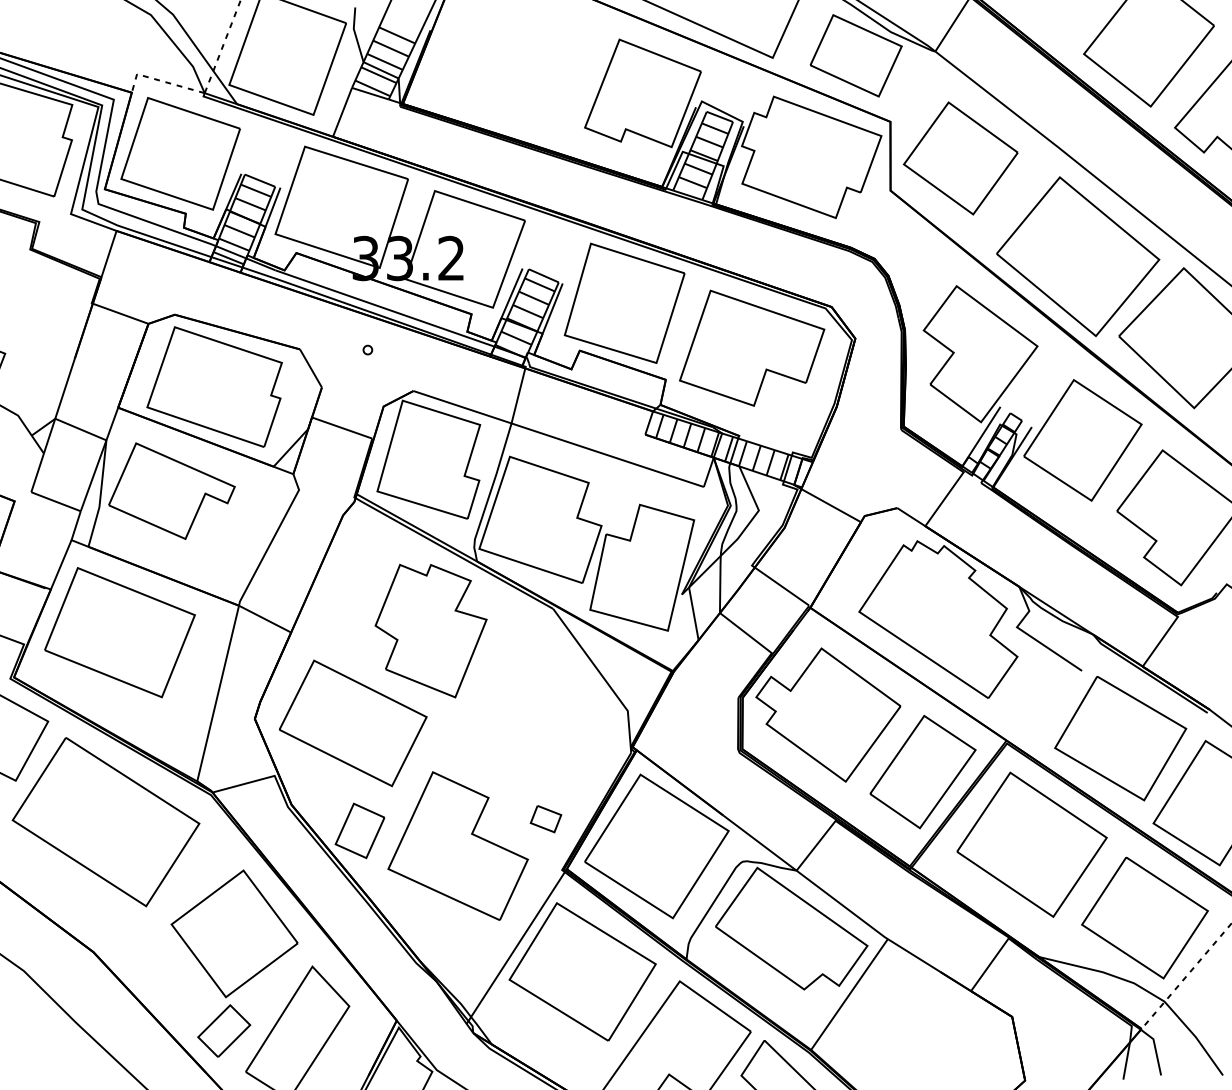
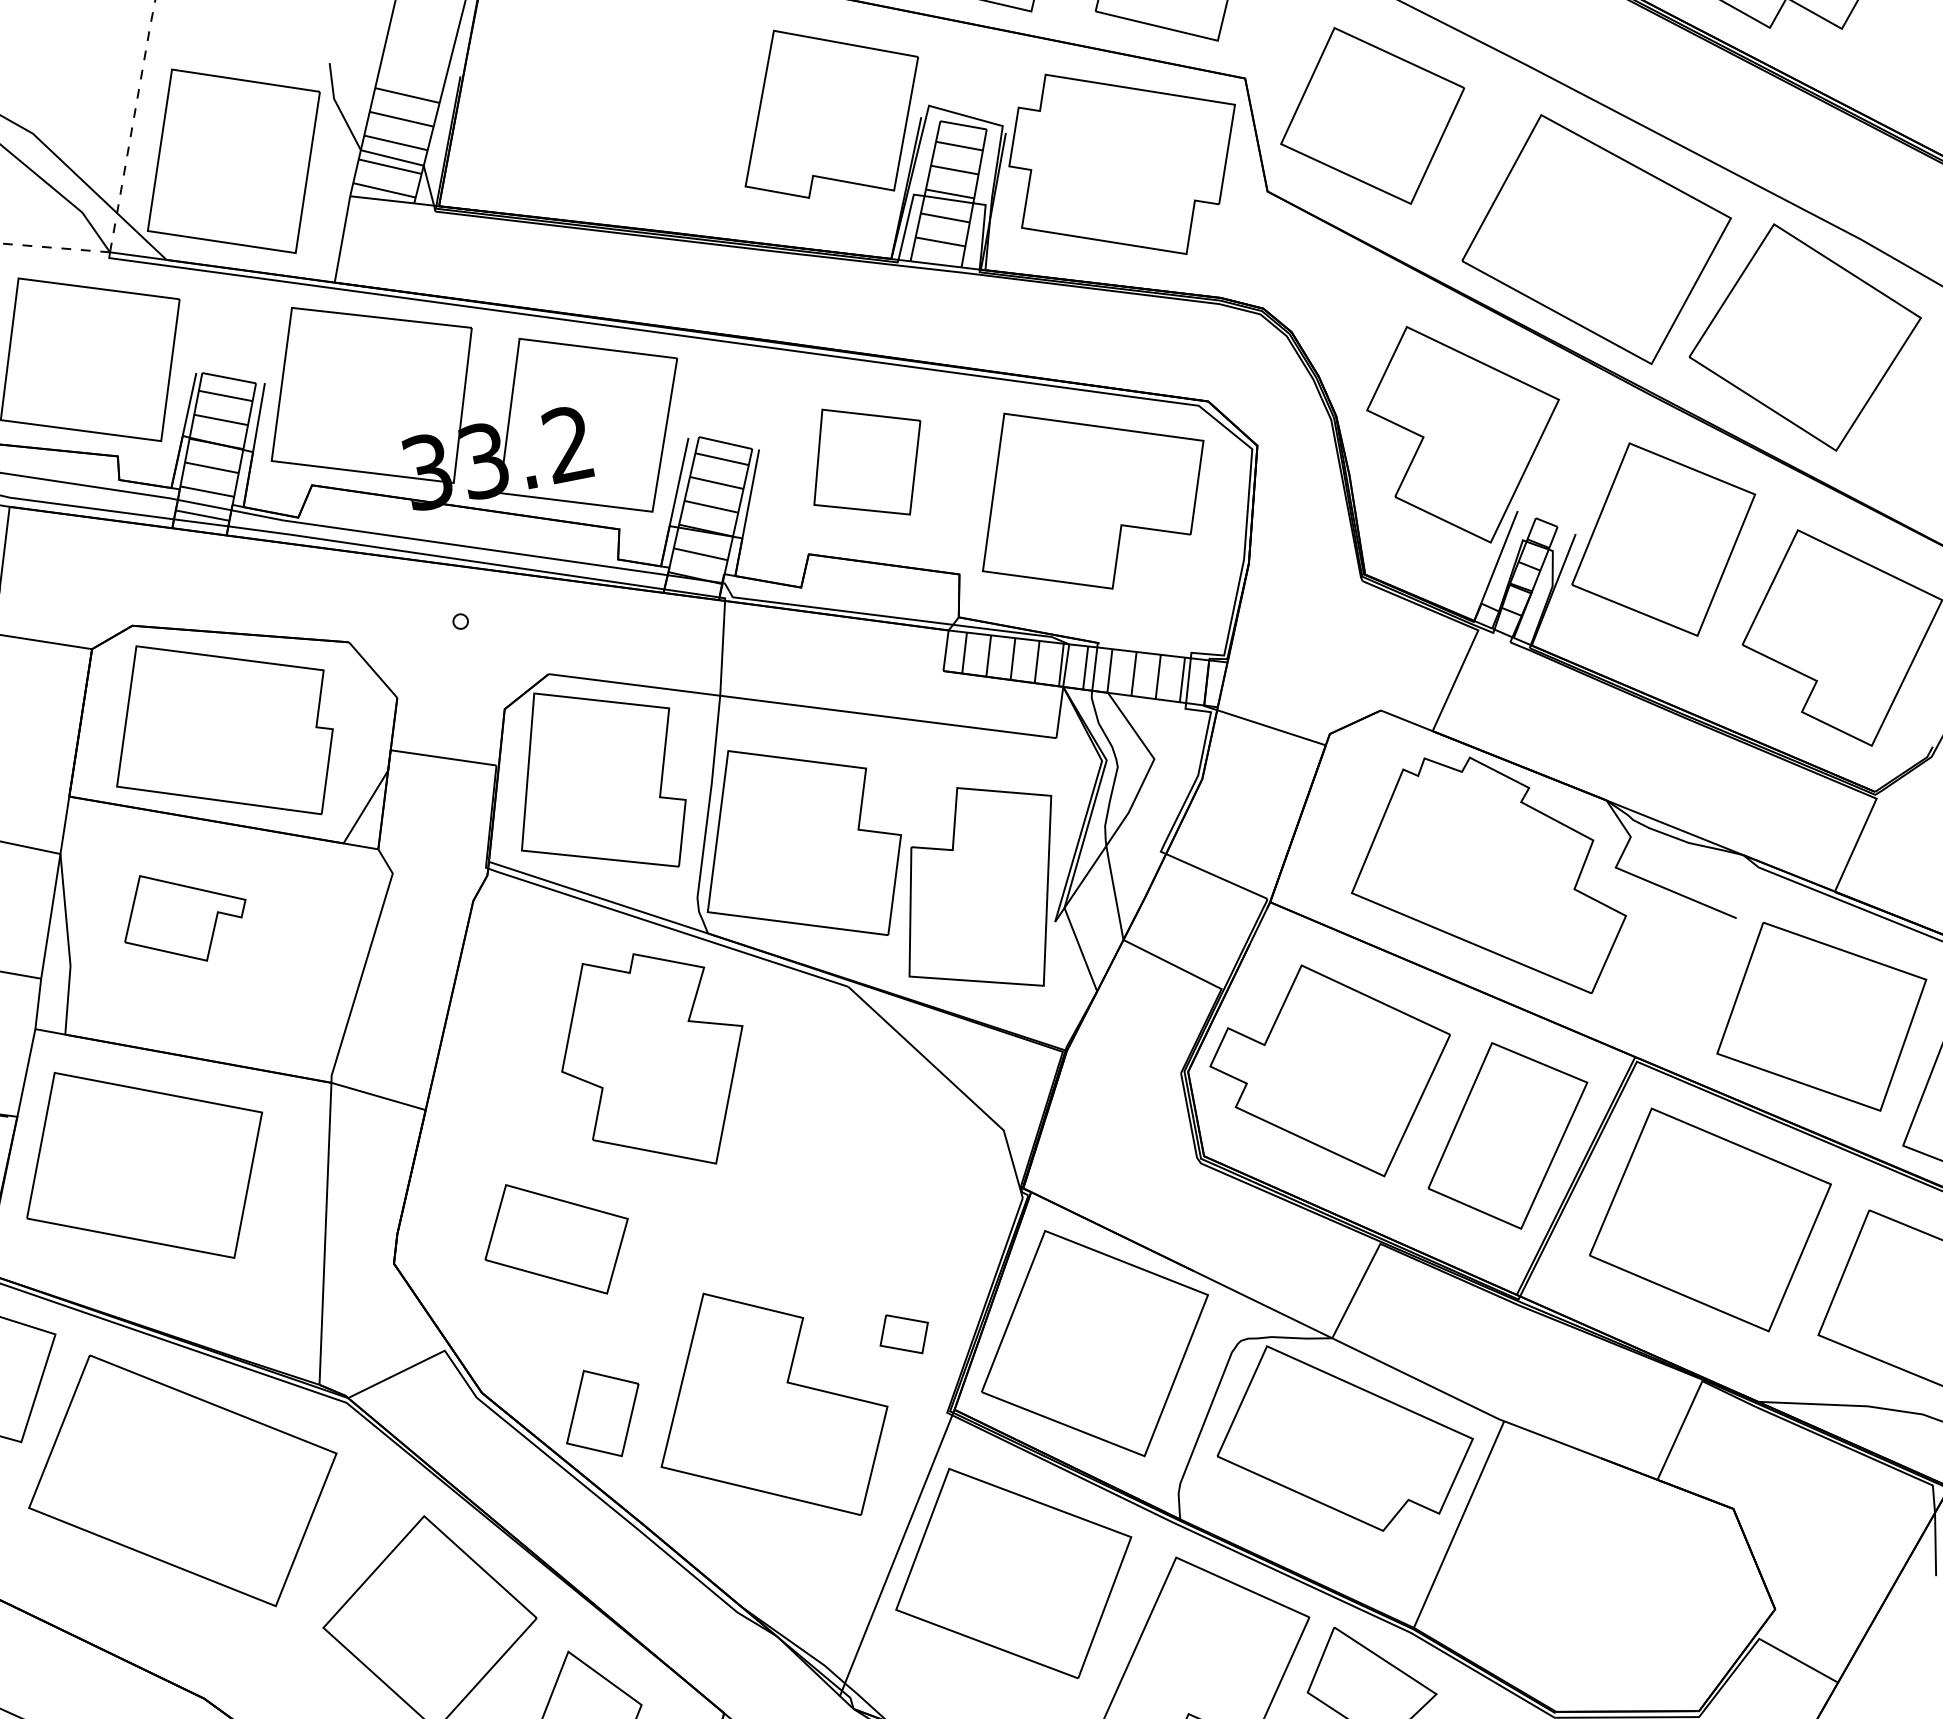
part: (624, 302) -> (866, 460), size x0.6
part: (171, 490) -> (183, 915), size x0.6
part: (352, 723) -> (555, 1239), size x0.6

